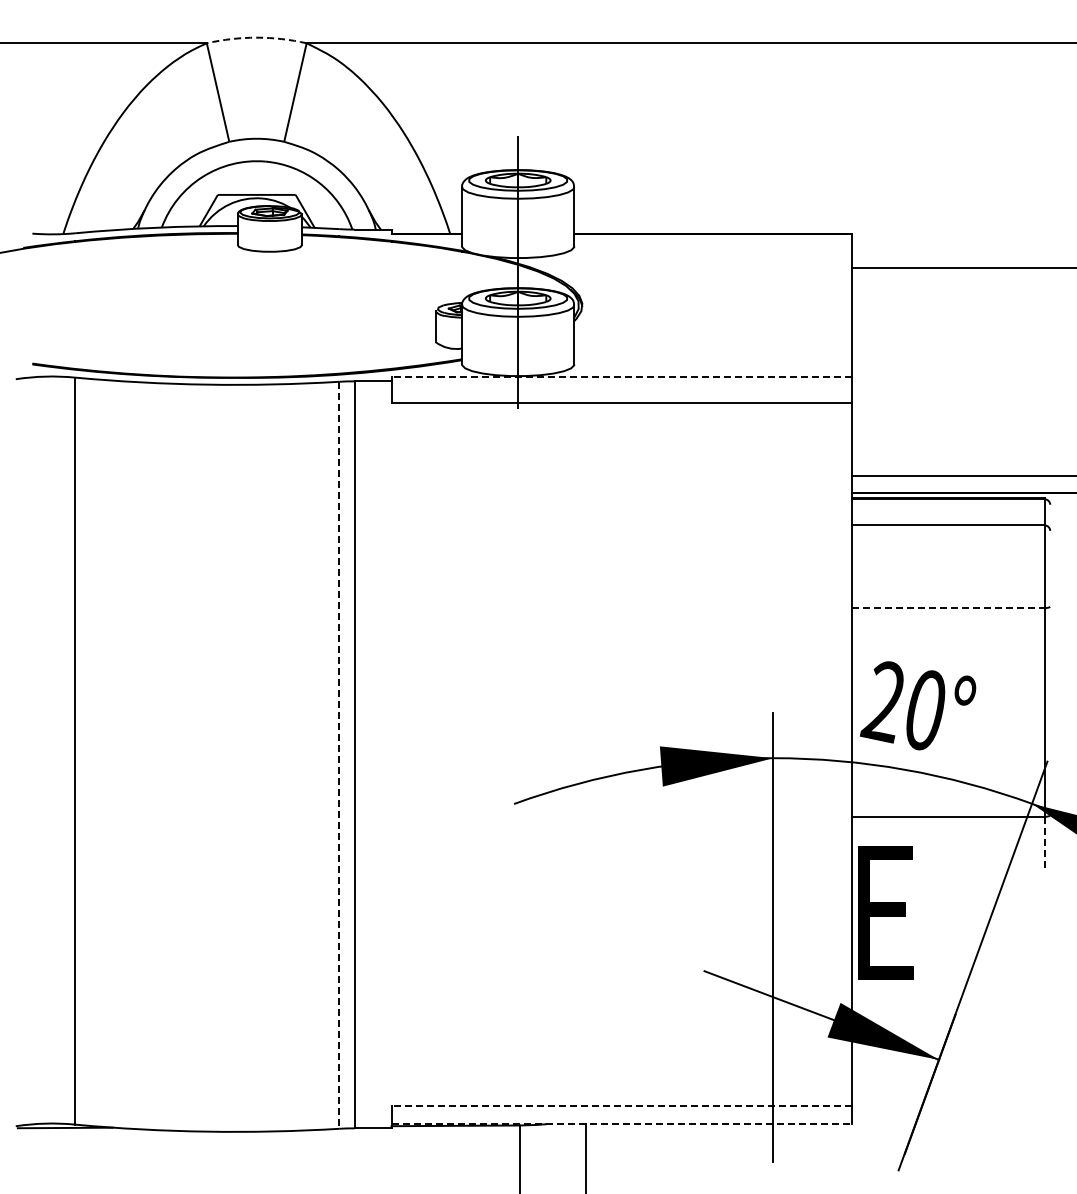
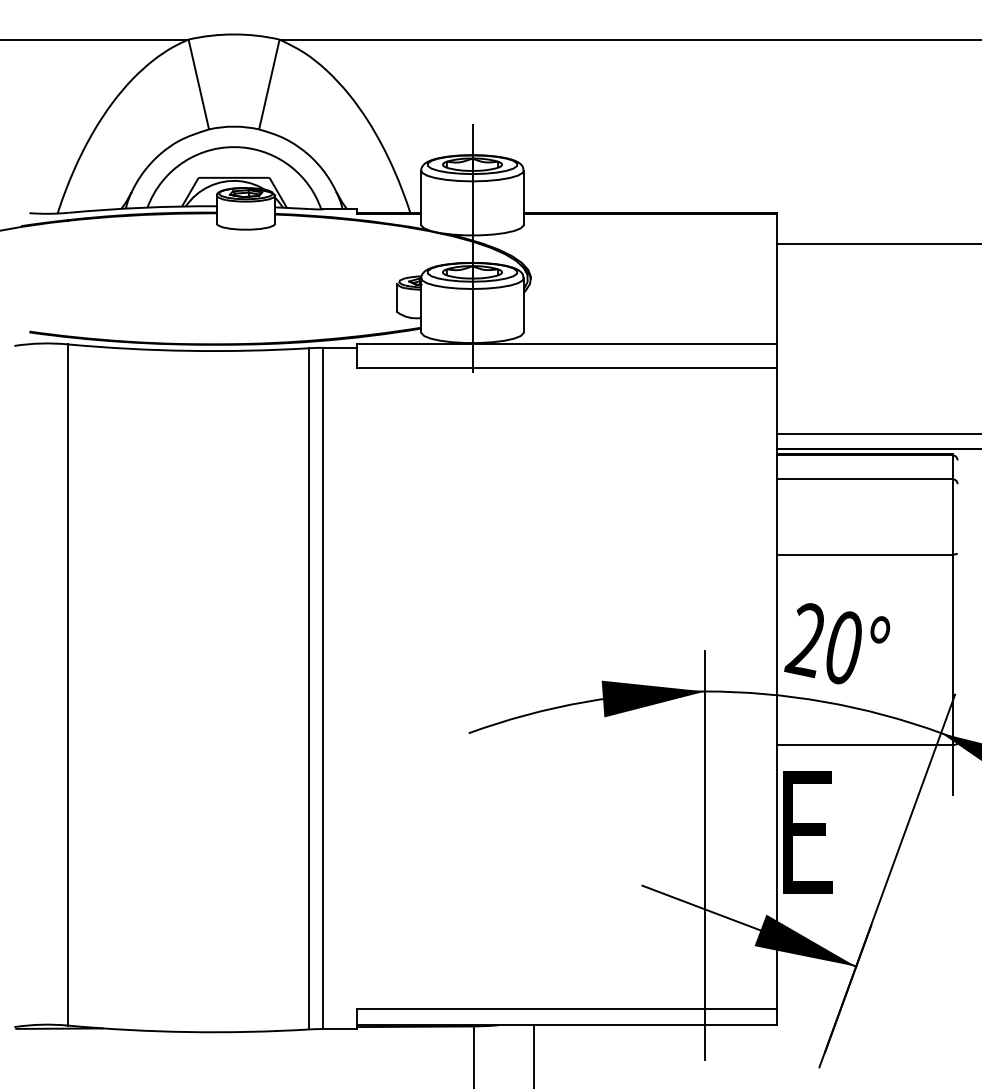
arc: (256, 37) -> (233, 34), dashed -> solid
line: (621, 376) -> (566, 343), dashed -> solid
line: (948, 608) -> (864, 554), dashed -> solid
line: (339, 755) -> (309, 689), dashed -> solid
line: (1044, 844) -> (952, 770), dashed -> solid
line: (621, 1106) -> (566, 1009), dashed -> solid
line: (622, 1124) -> (567, 1025), dashed -> solid

